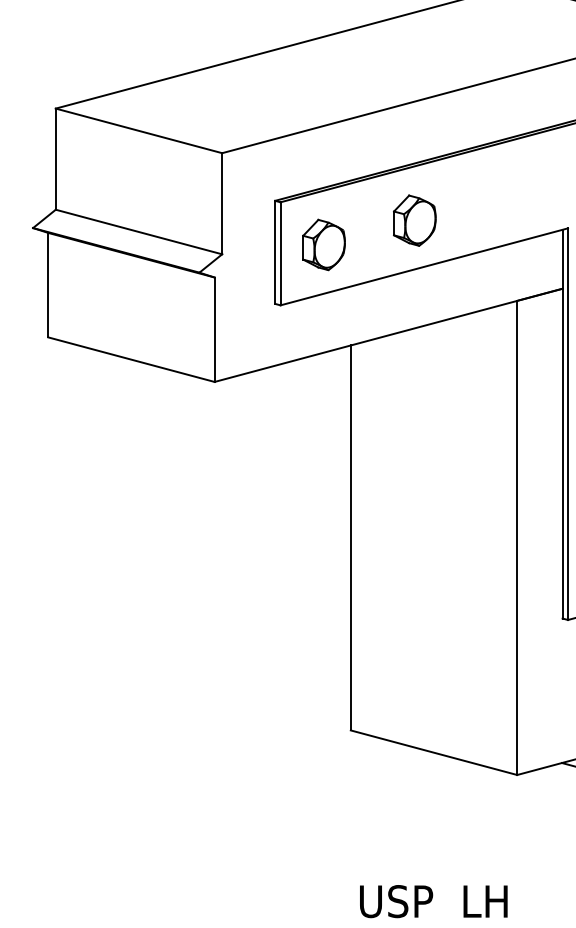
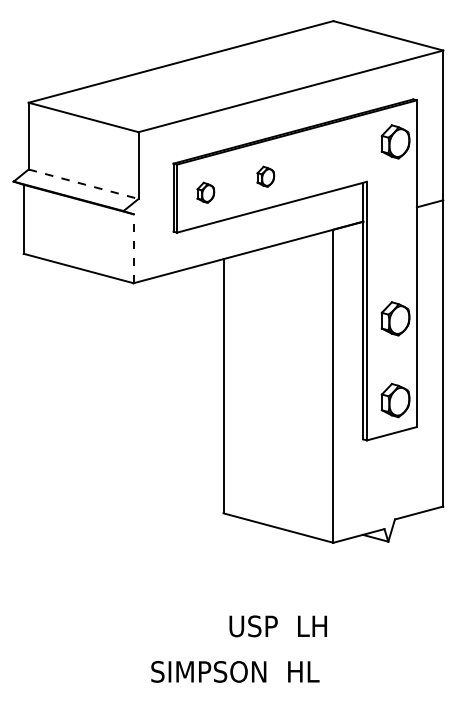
part: (414, 220) -> (265, 176), size x0.6
line: (138, 232) -> (83, 184), solid -> dashed
part: (323, 244) -> (205, 192), size x0.6
line: (214, 329) -> (133, 248), solid -> dashed

